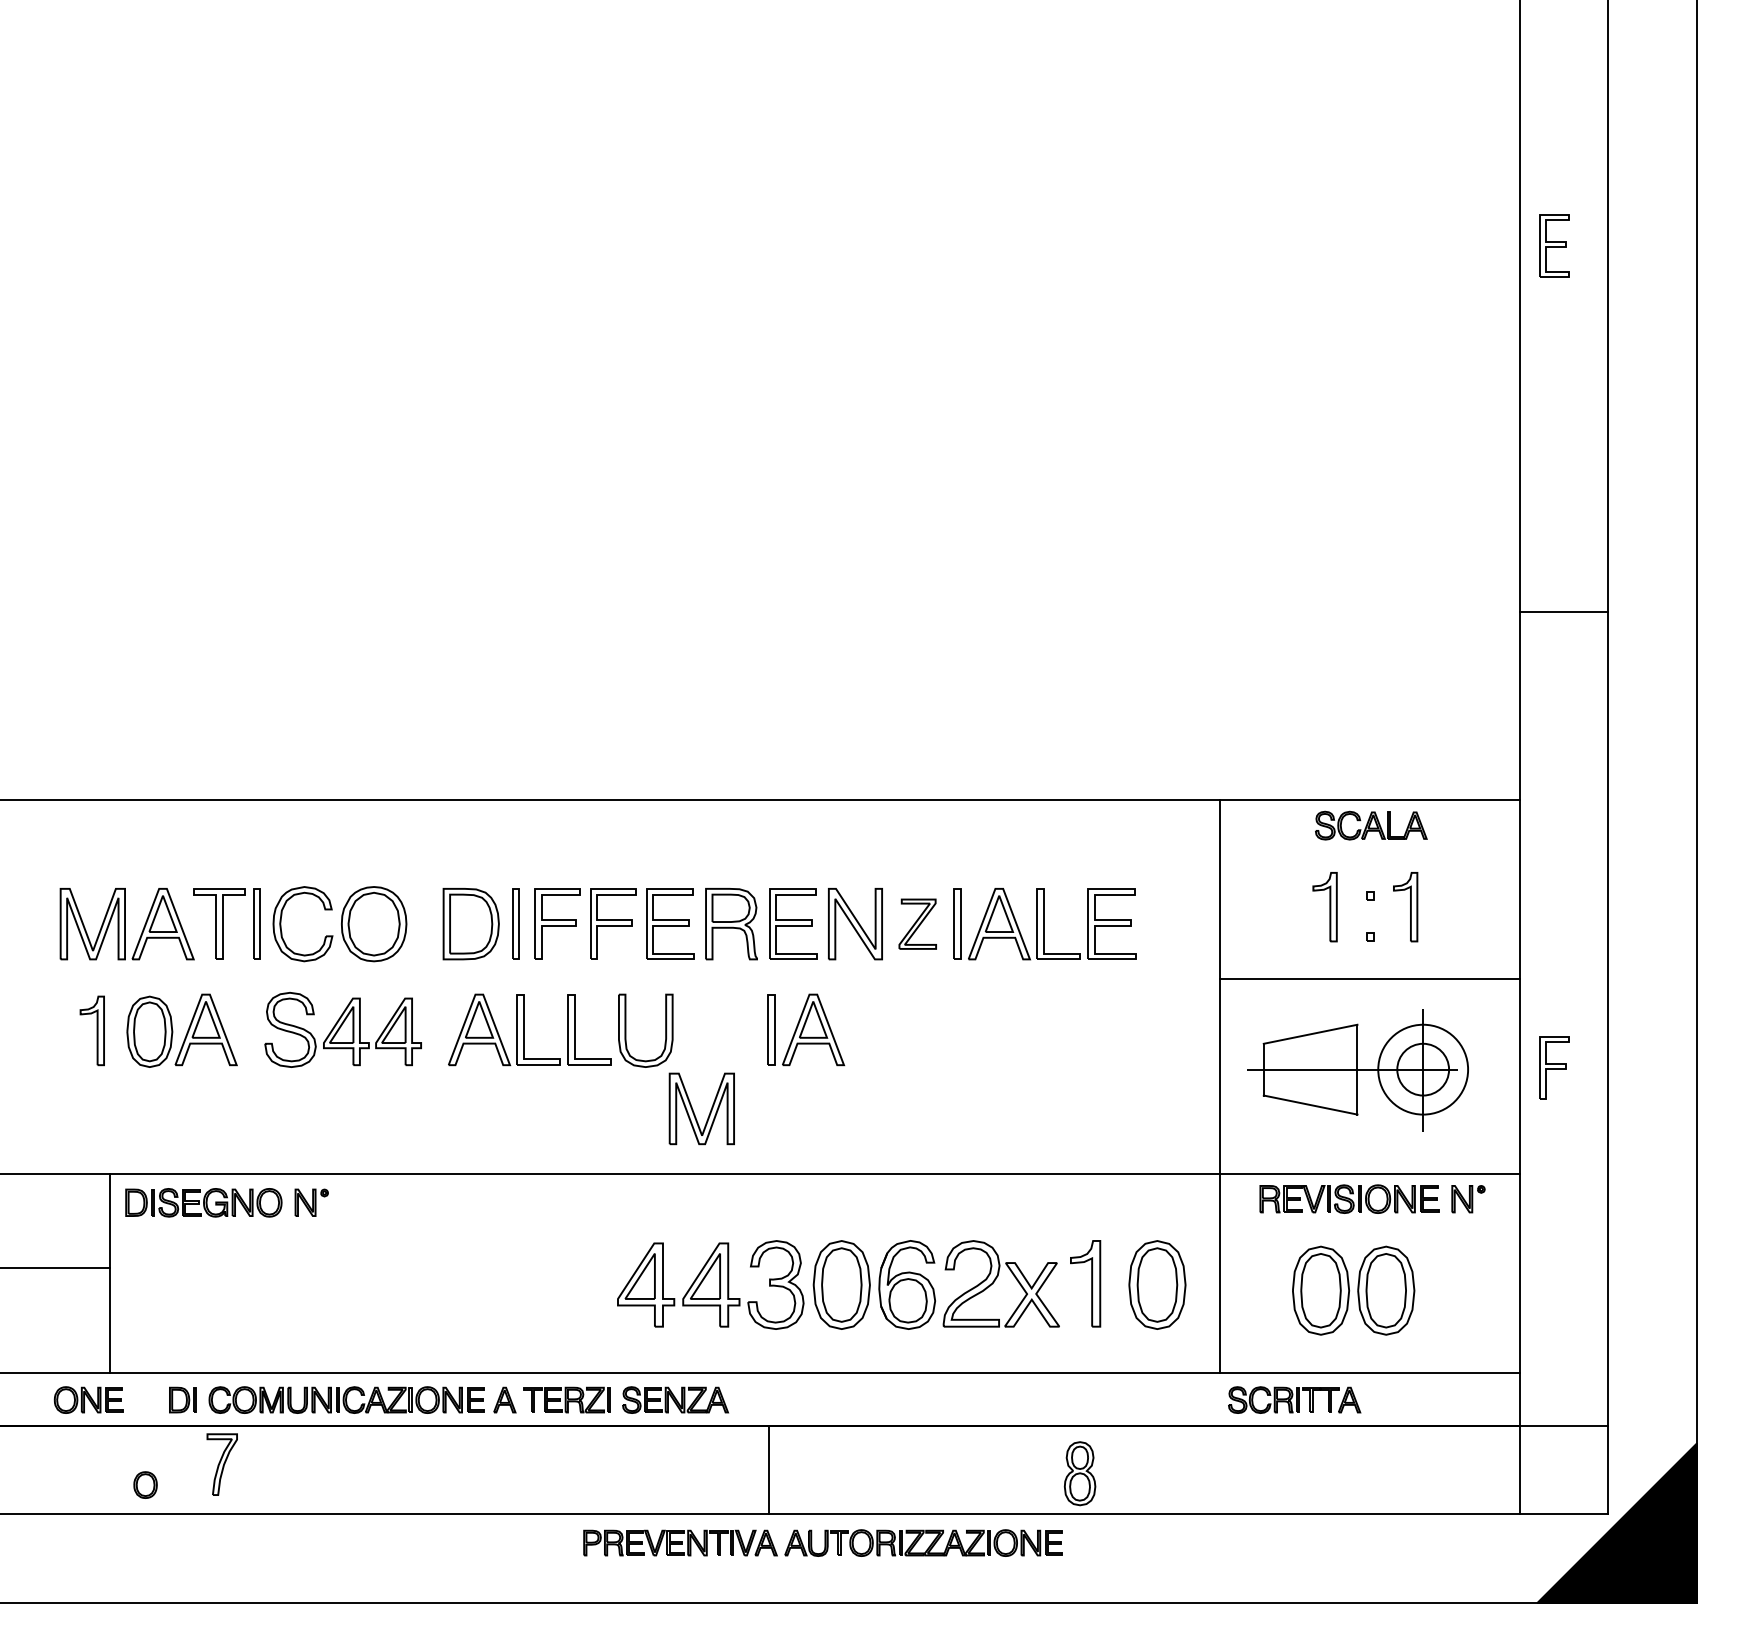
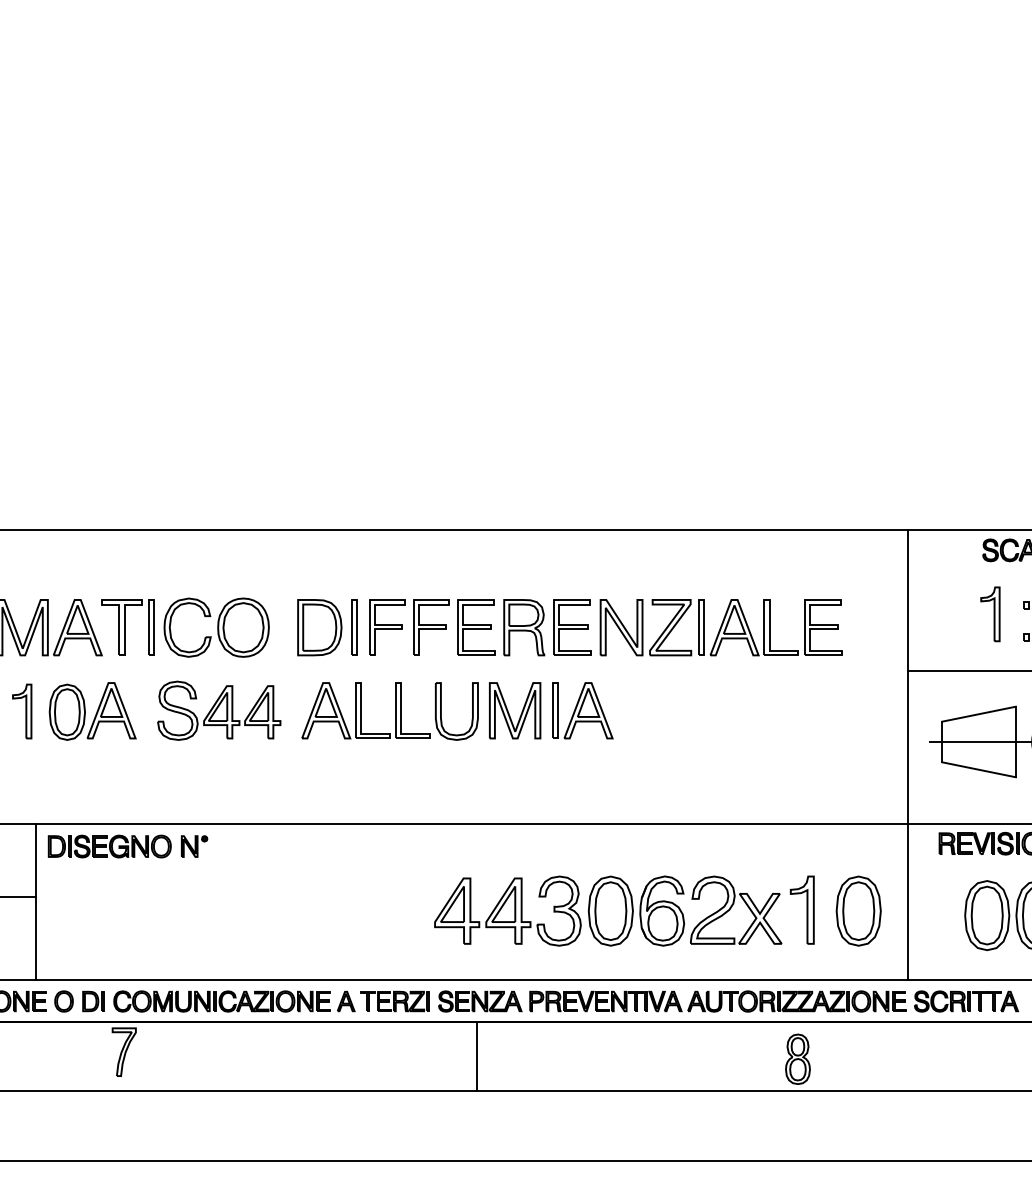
part: (917, 924) -> (670, 627), size x1.43
part: (693, 1109) -> (508, 711), moved
line: (768, 1470) -> (477, 1056), moved
part: (145, 1484) -> (63, 1001), moved
part: (822, 1542) -> (717, 1001), moved

